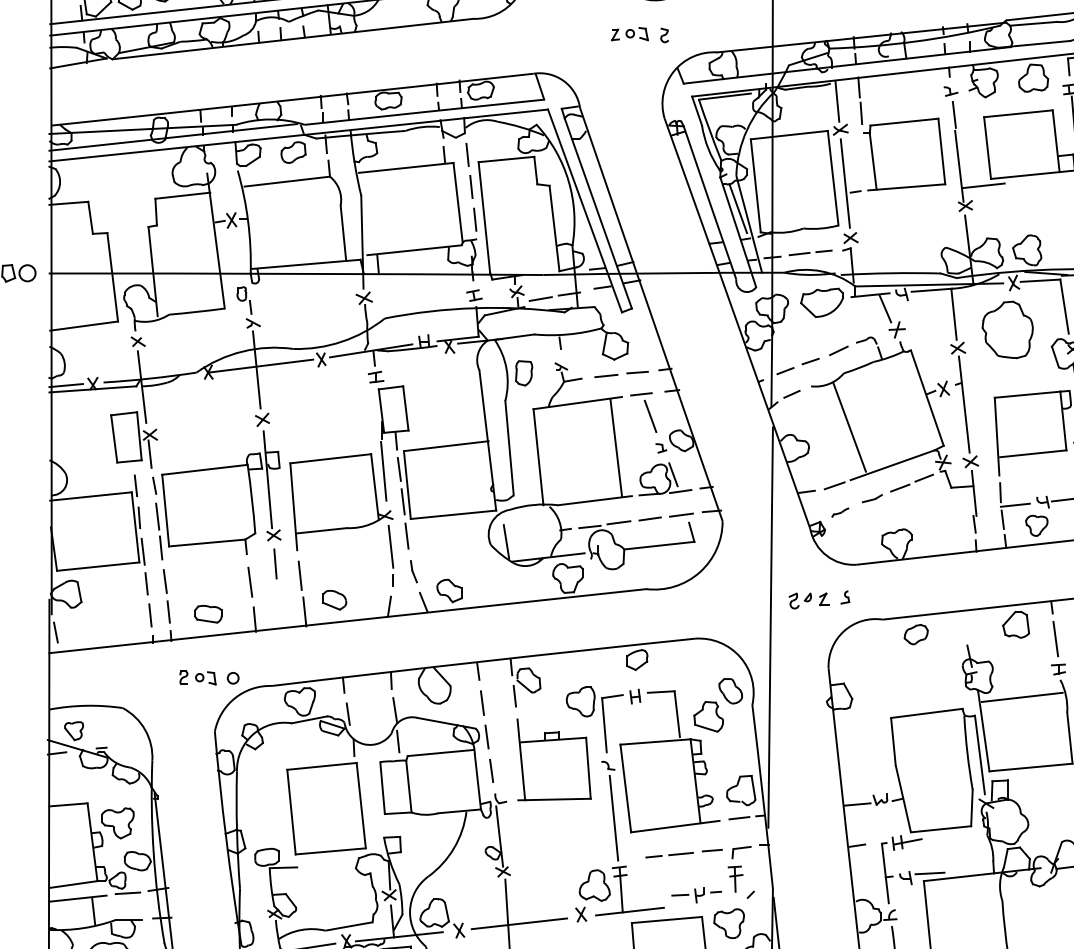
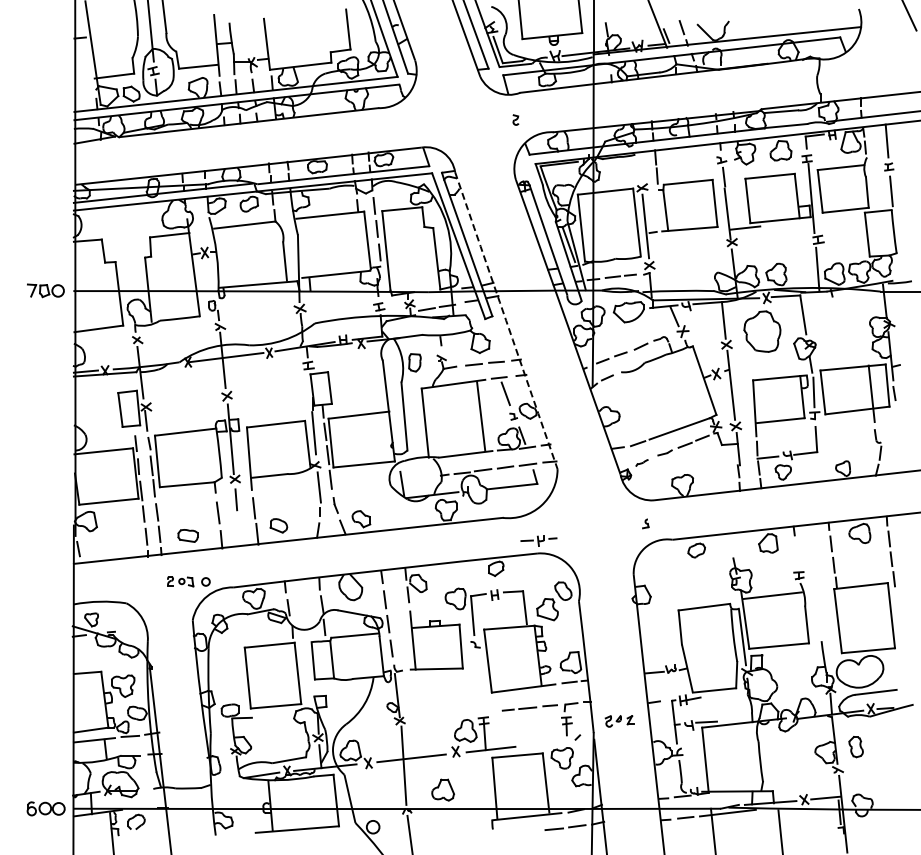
part: (629, 33) -> (490, 118), removed
line: (836, 101) -> (639, 167), removed
arc: (651, 314) -> (506, 320), solid -> dashed
line: (849, 427) -> (648, 401), removed
part: (808, 601) -> (619, 721), moved
line: (769, 627) -> (591, 545), removed
line: (1055, 638) -> (796, 553), removed
line: (613, 818) -> (479, 682), removed
part: (696, 894) -> (538, 540), moved

